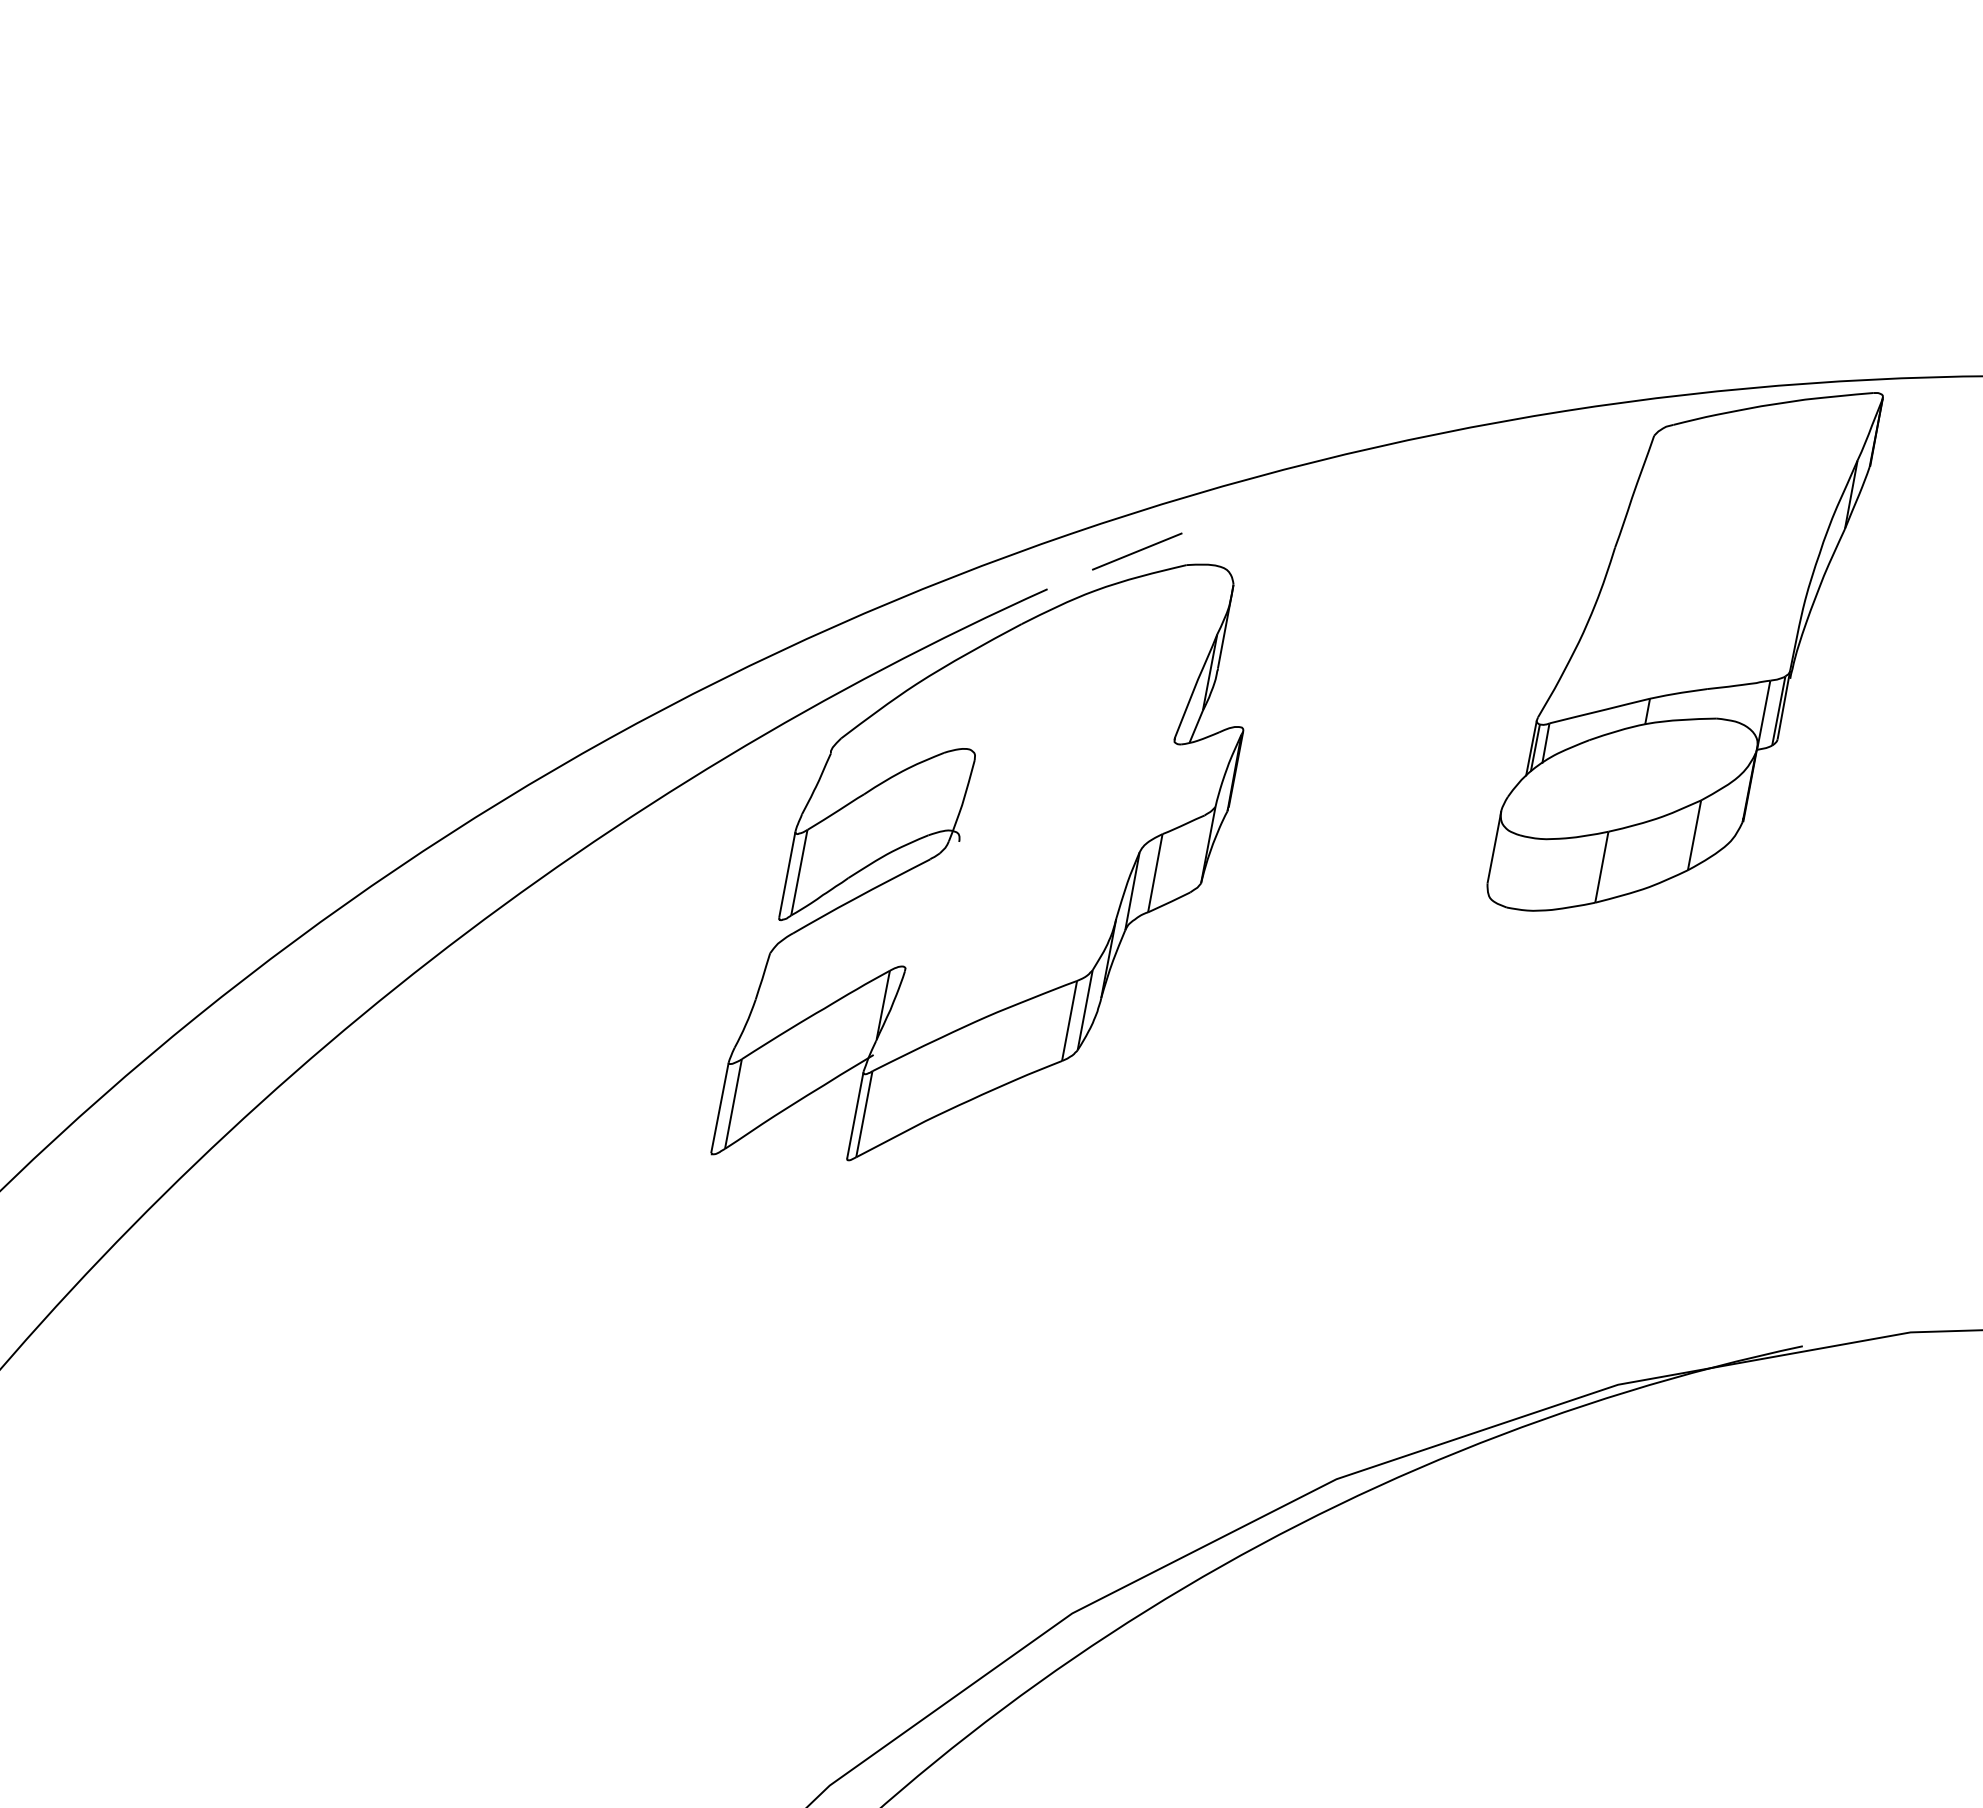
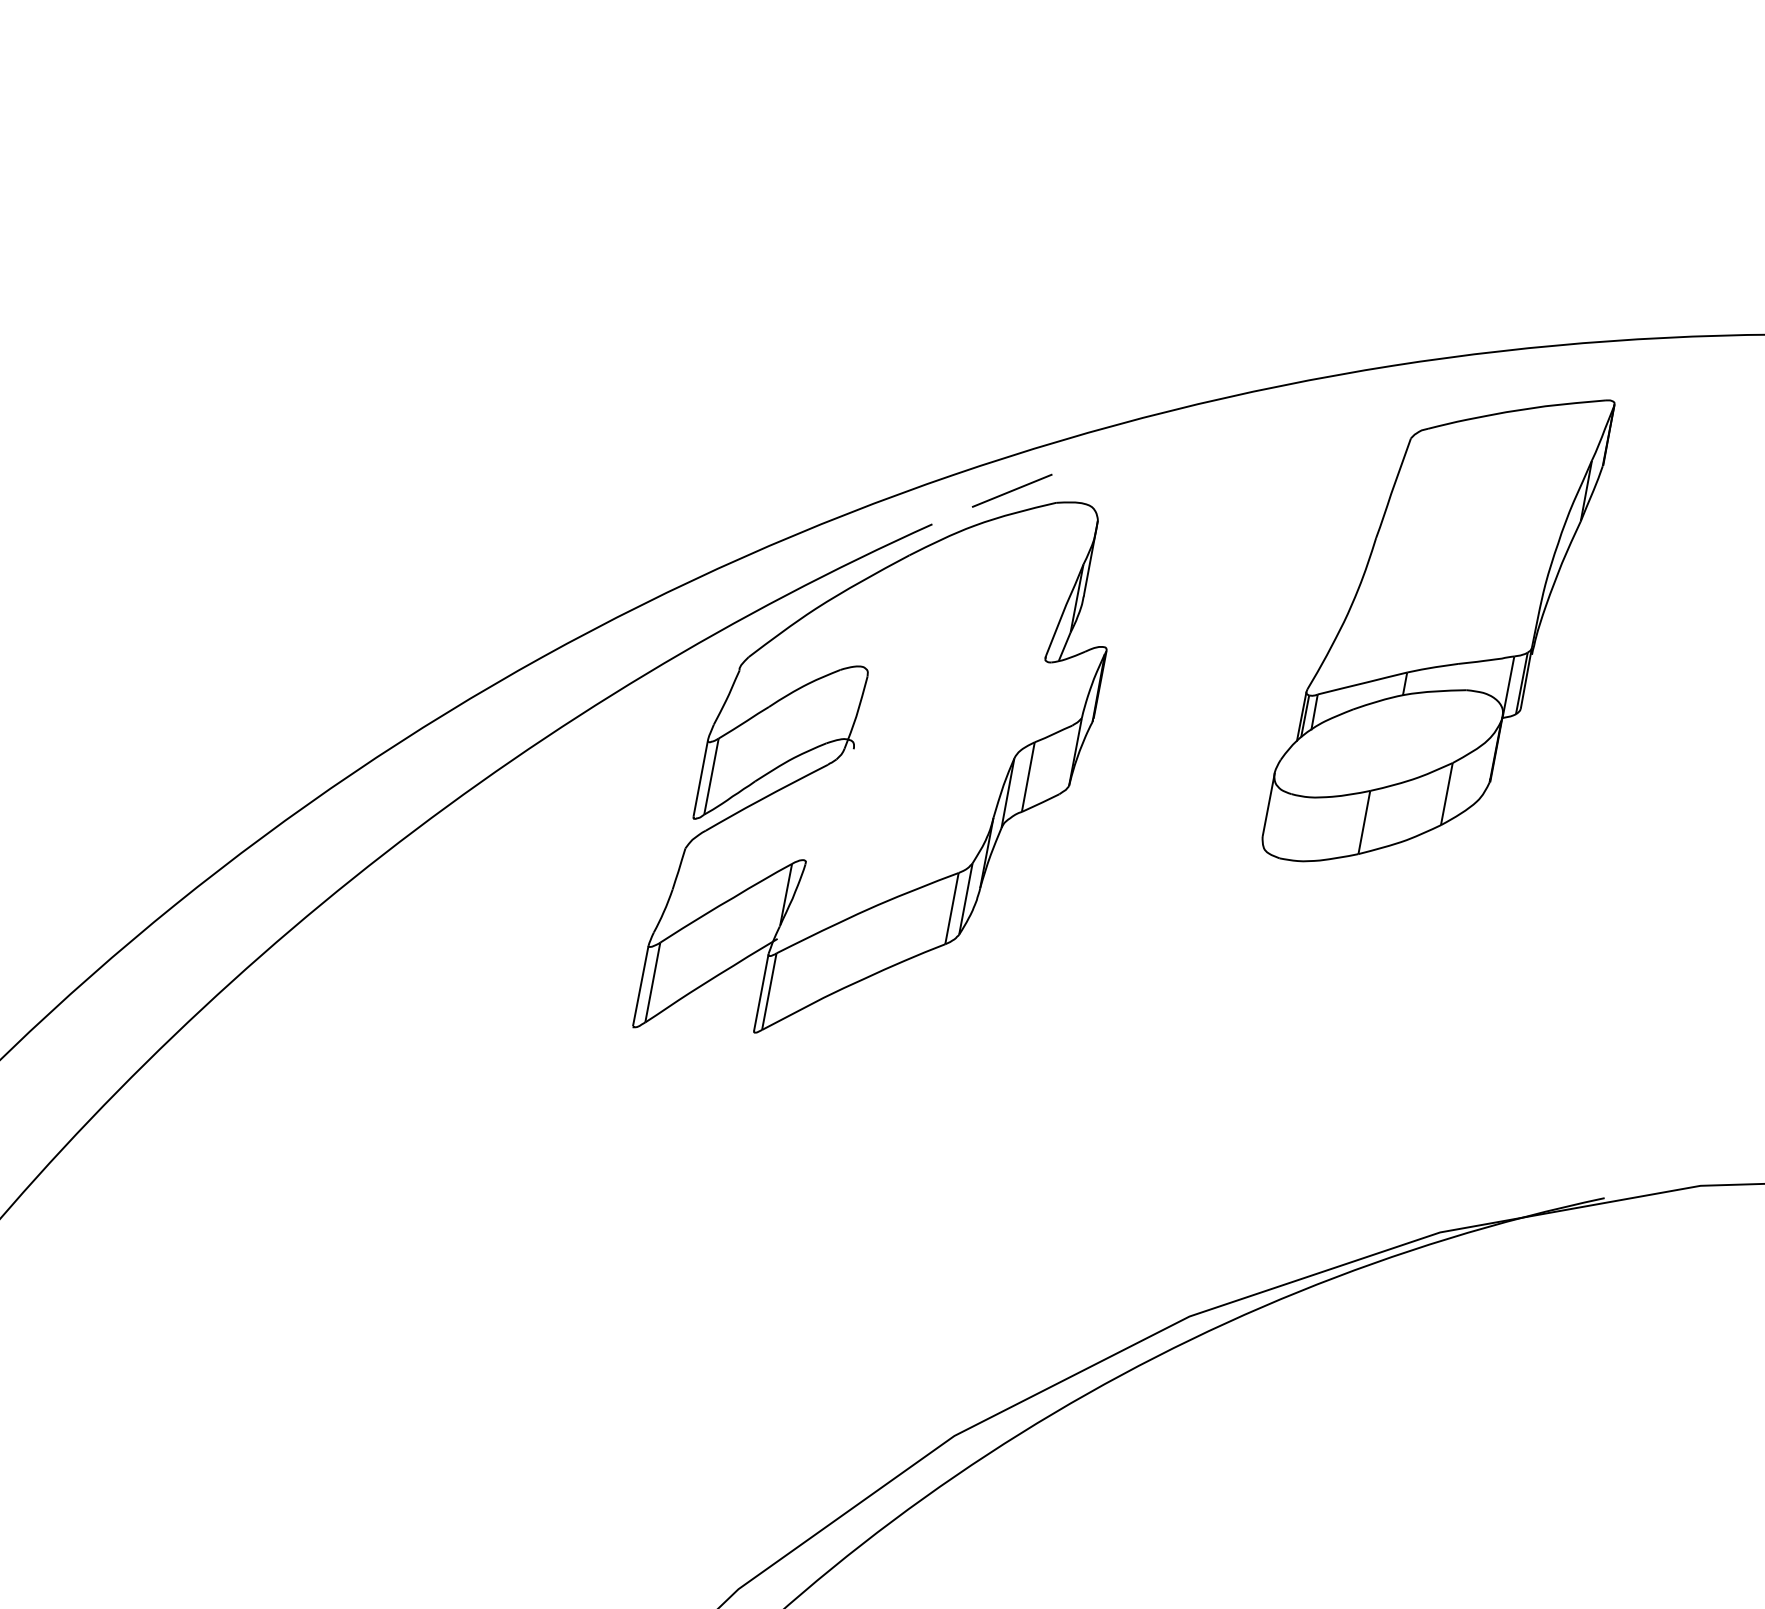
part: (1684, 651) -> (1437, 630), moved

